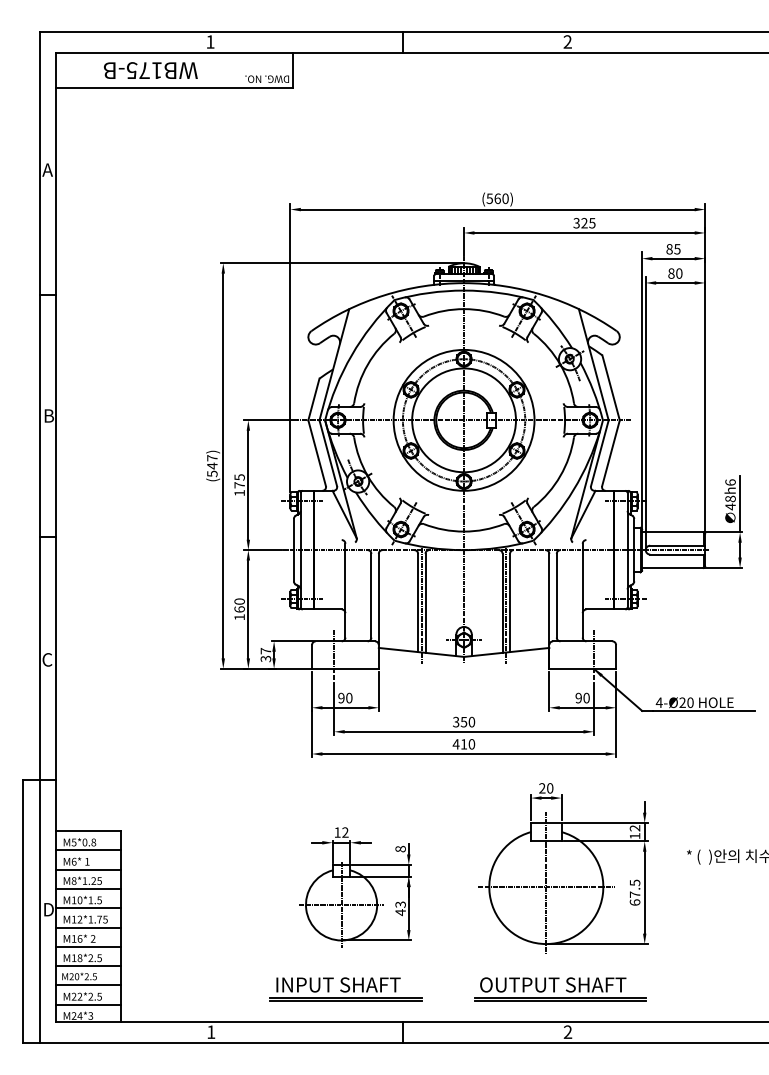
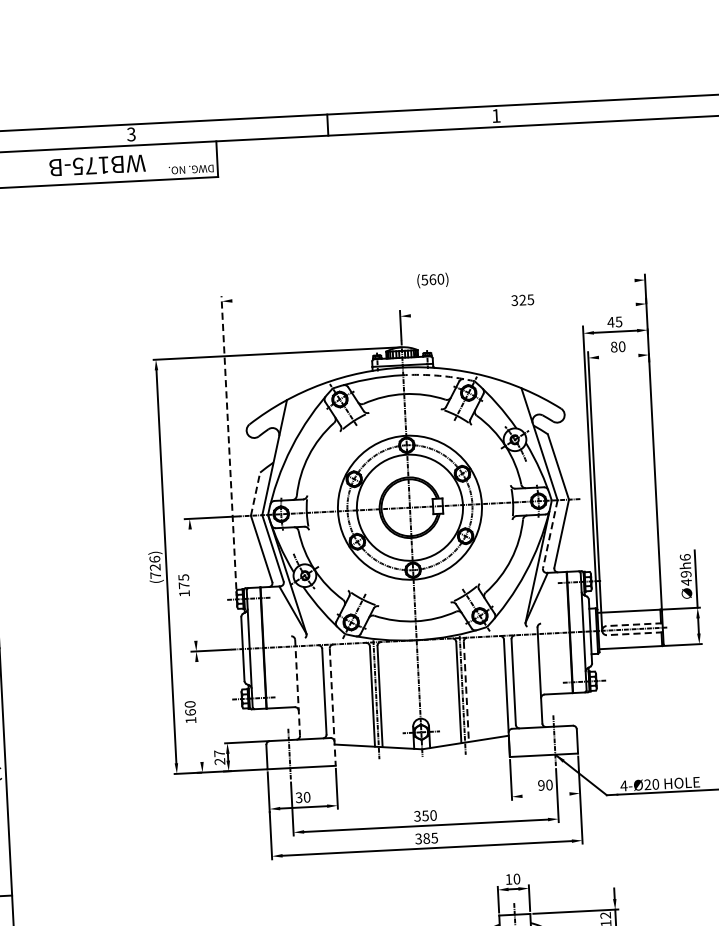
text: (210, 41) -> (131, 133), 1 -> 3
text: (567, 41) -> (495, 115), 2 -> 1
text: (150, 70) -> (97, 165), moved
line: (497, 209) -> (433, 290), removed
line: (584, 232) -> (523, 309), removed
text: (669, 249) -> (610, 322), 85 -> 45
line: (675, 282) -> (618, 356), removed
arc: (499, 292) -> (439, 375), solid -> dashed
line: (290, 347) -> (228, 442), solid -> dashed
line: (313, 399) -> (255, 494), solid -> dashed
line: (599, 453) -> (549, 534), solid -> dashed
text: (212, 465) -> (155, 566), (547) -> (726)
line: (248, 484) -> (193, 584), removed
text: (730, 498) -> (686, 573), 48h6 -> 49h6
line: (677, 545) -> (634, 624), solid -> dashed
line: (677, 554) -> (634, 633), solid -> dashed
line: (345, 590) -> (297, 687), solid -> dashed
line: (510, 603) -> (466, 692), solid -> dashed
line: (248, 609) -> (199, 712), removed
line: (378, 611) -> (332, 707), solid -> dashed
text: (266, 658) -> (220, 761), 37 -> 27
text: (341, 698) -> (299, 798), 90 -> 30
line: (582, 707) -> (545, 794), removed
text: (463, 744) -> (426, 838), 410 -> 385
text: (542, 788) -> (509, 879), 20 -> 10

